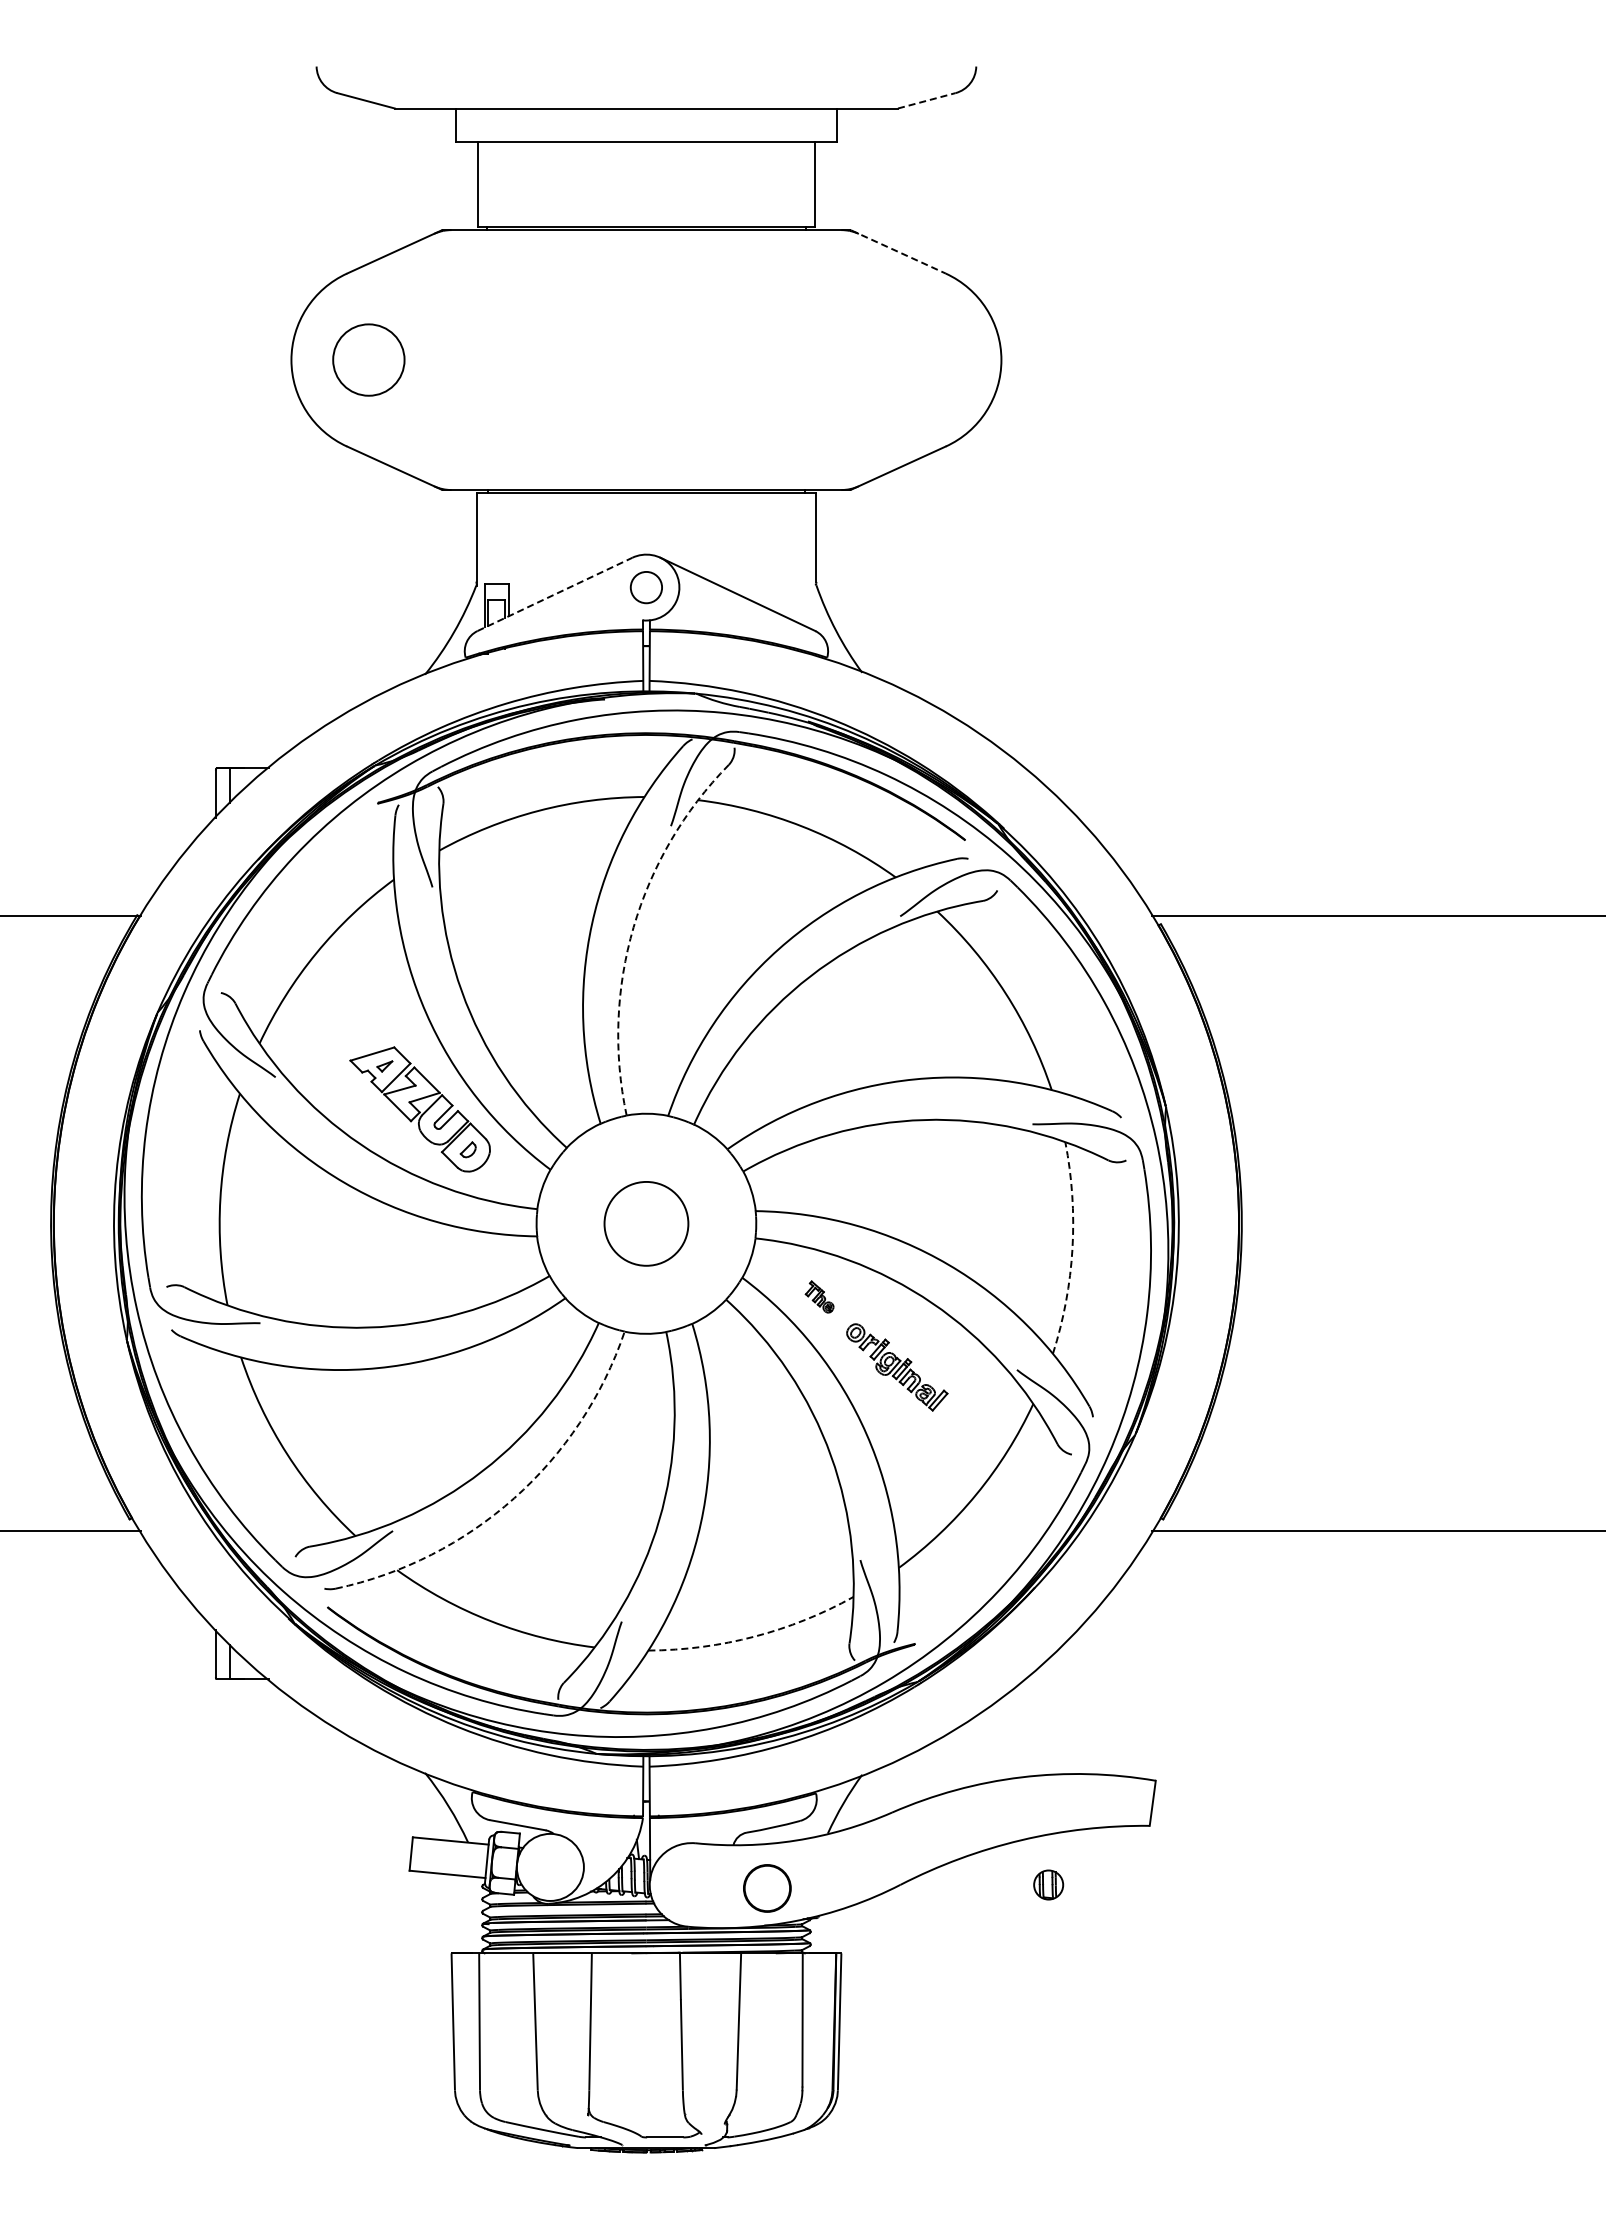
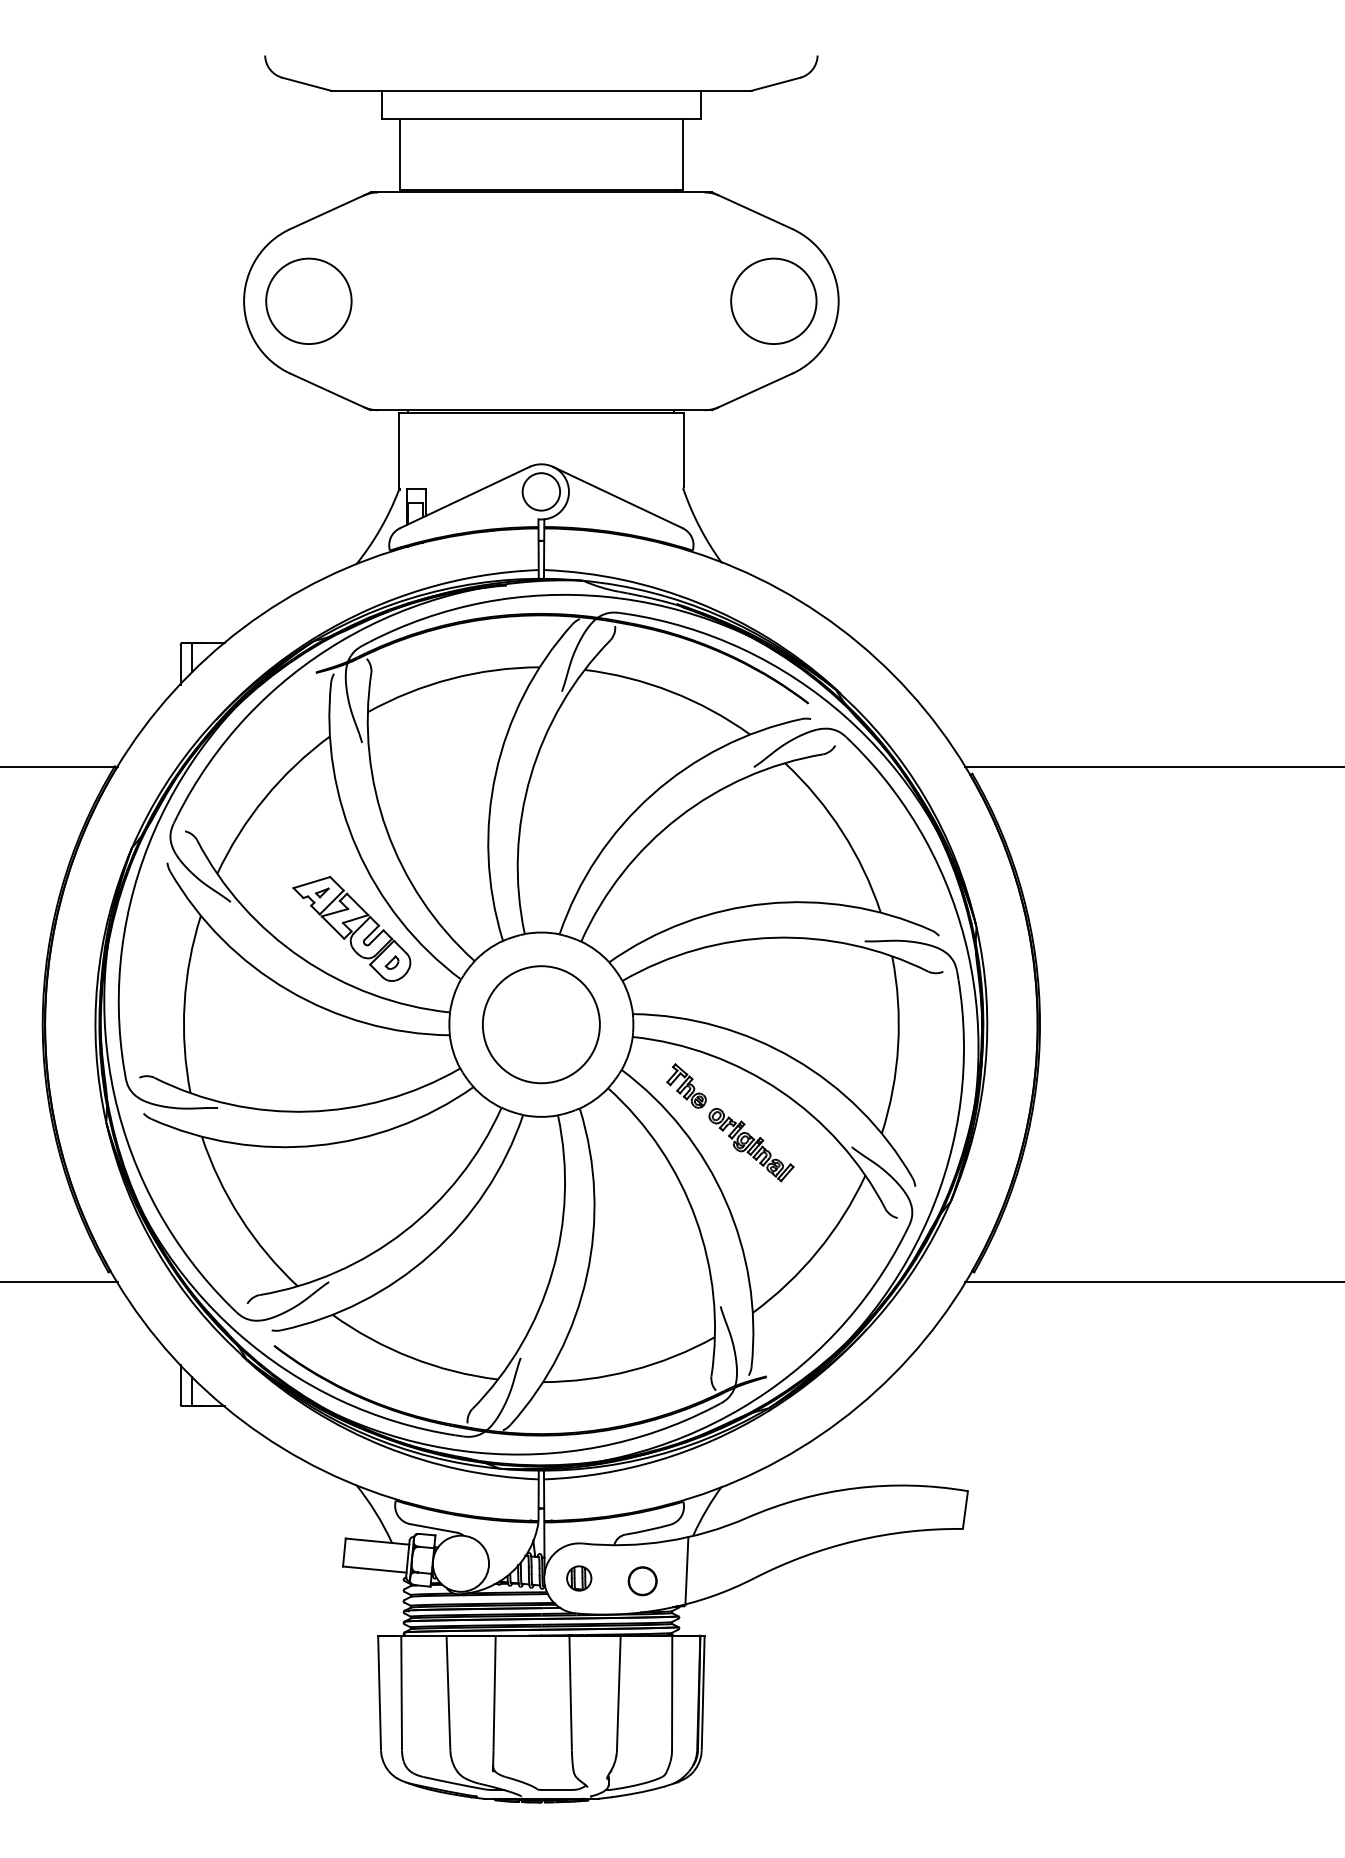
line: (926, 100) -> (775, 83), dashed -> solid
line: (898, 252) -> (752, 211), dashed -> solid
circle: (923, 359) -> (773, 300), added
circle: (368, 360) -> (308, 301), size x1.43
circle: (646, 587) -> (541, 491), size x1.43
line: (554, 594) -> (464, 497), dashed -> solid
arc: (633, 927) -> (530, 776), dashed -> solid
circle: (646, 1223) -> (541, 1024), size x1.67
arc: (1072, 1248) -> (898, 1045), dashed -> solid
part: (819, 1296) -> (686, 1085), size x1.67
arc: (514, 1498) -> (430, 1254), dashed -> solid
arc: (754, 1636) -> (631, 1370), dashed -> solid
line: (819, 1875) -> (686, 1570), added
part: (1048, 1884) -> (579, 1578), moved
part: (767, 1887) -> (642, 1580), size x0.71

